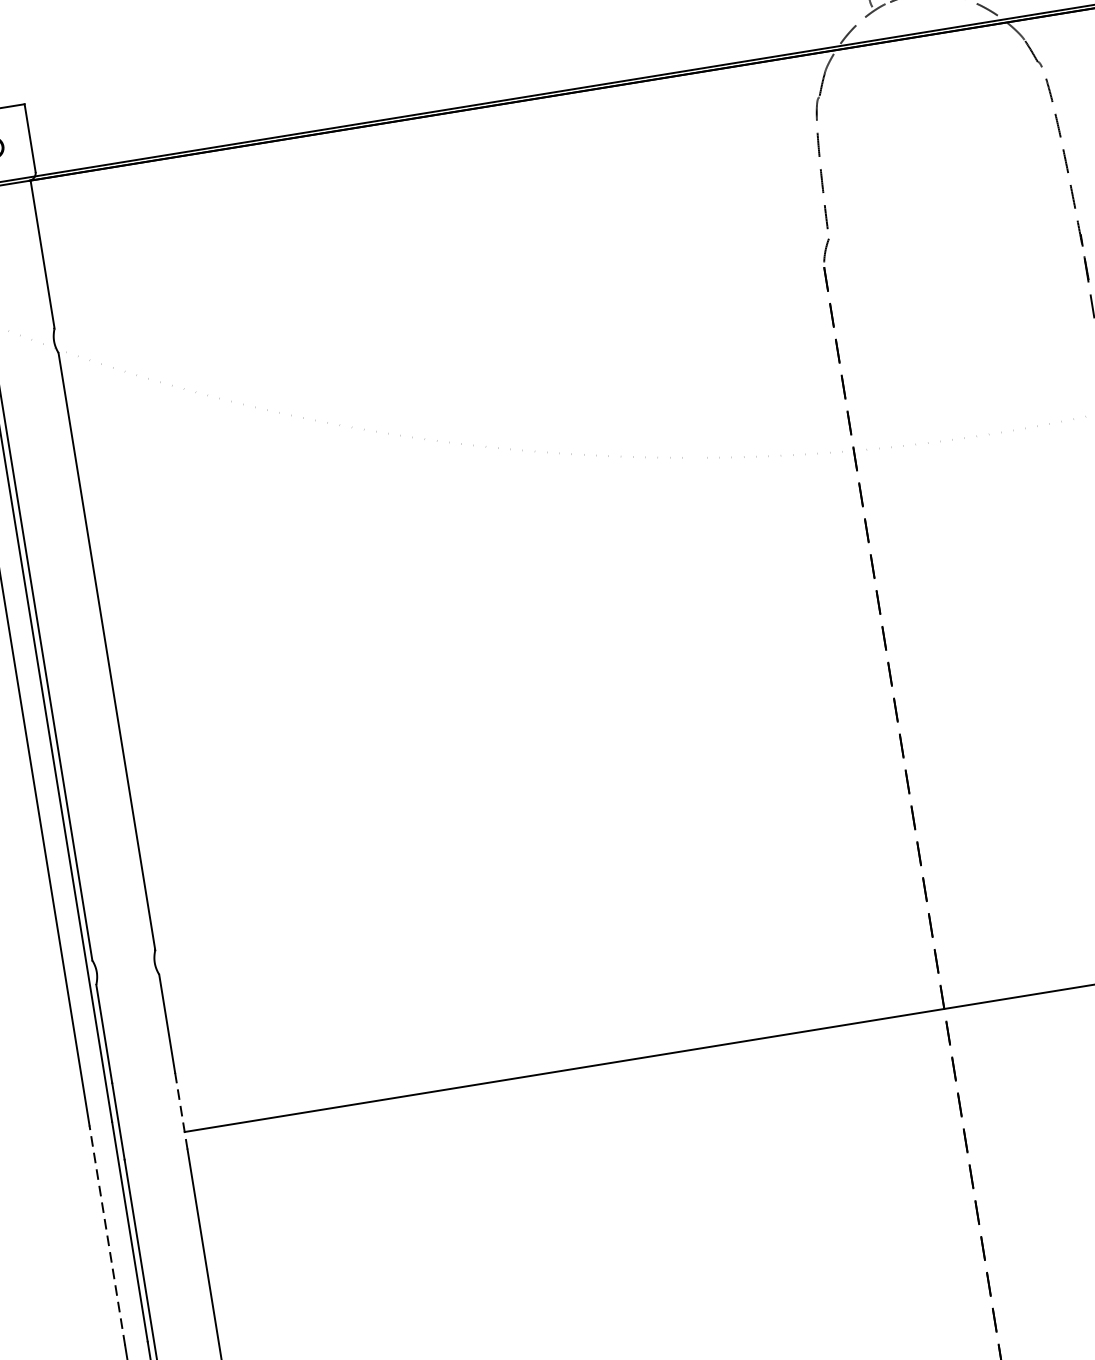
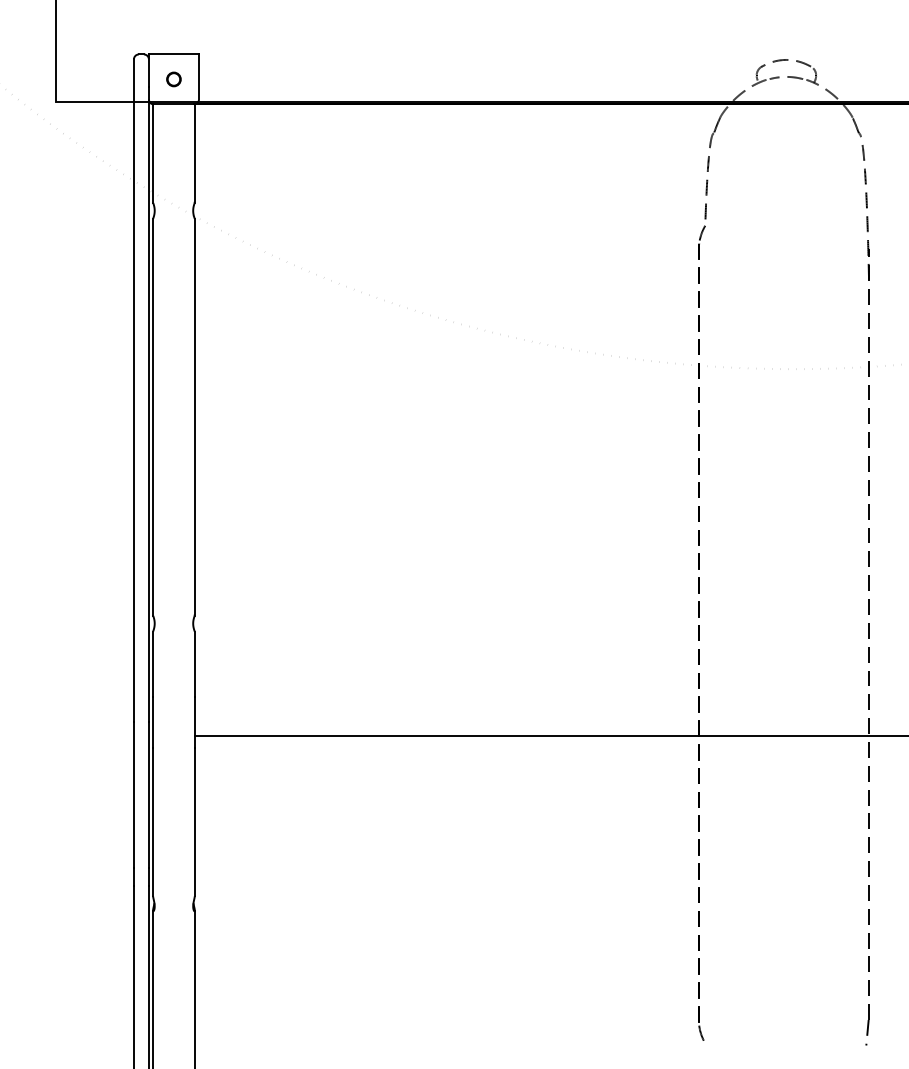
line: (180, 1109) -> (194, 721), dashed -> solid
line: (106, 1234) -> (133, 794), dashed -> solid

